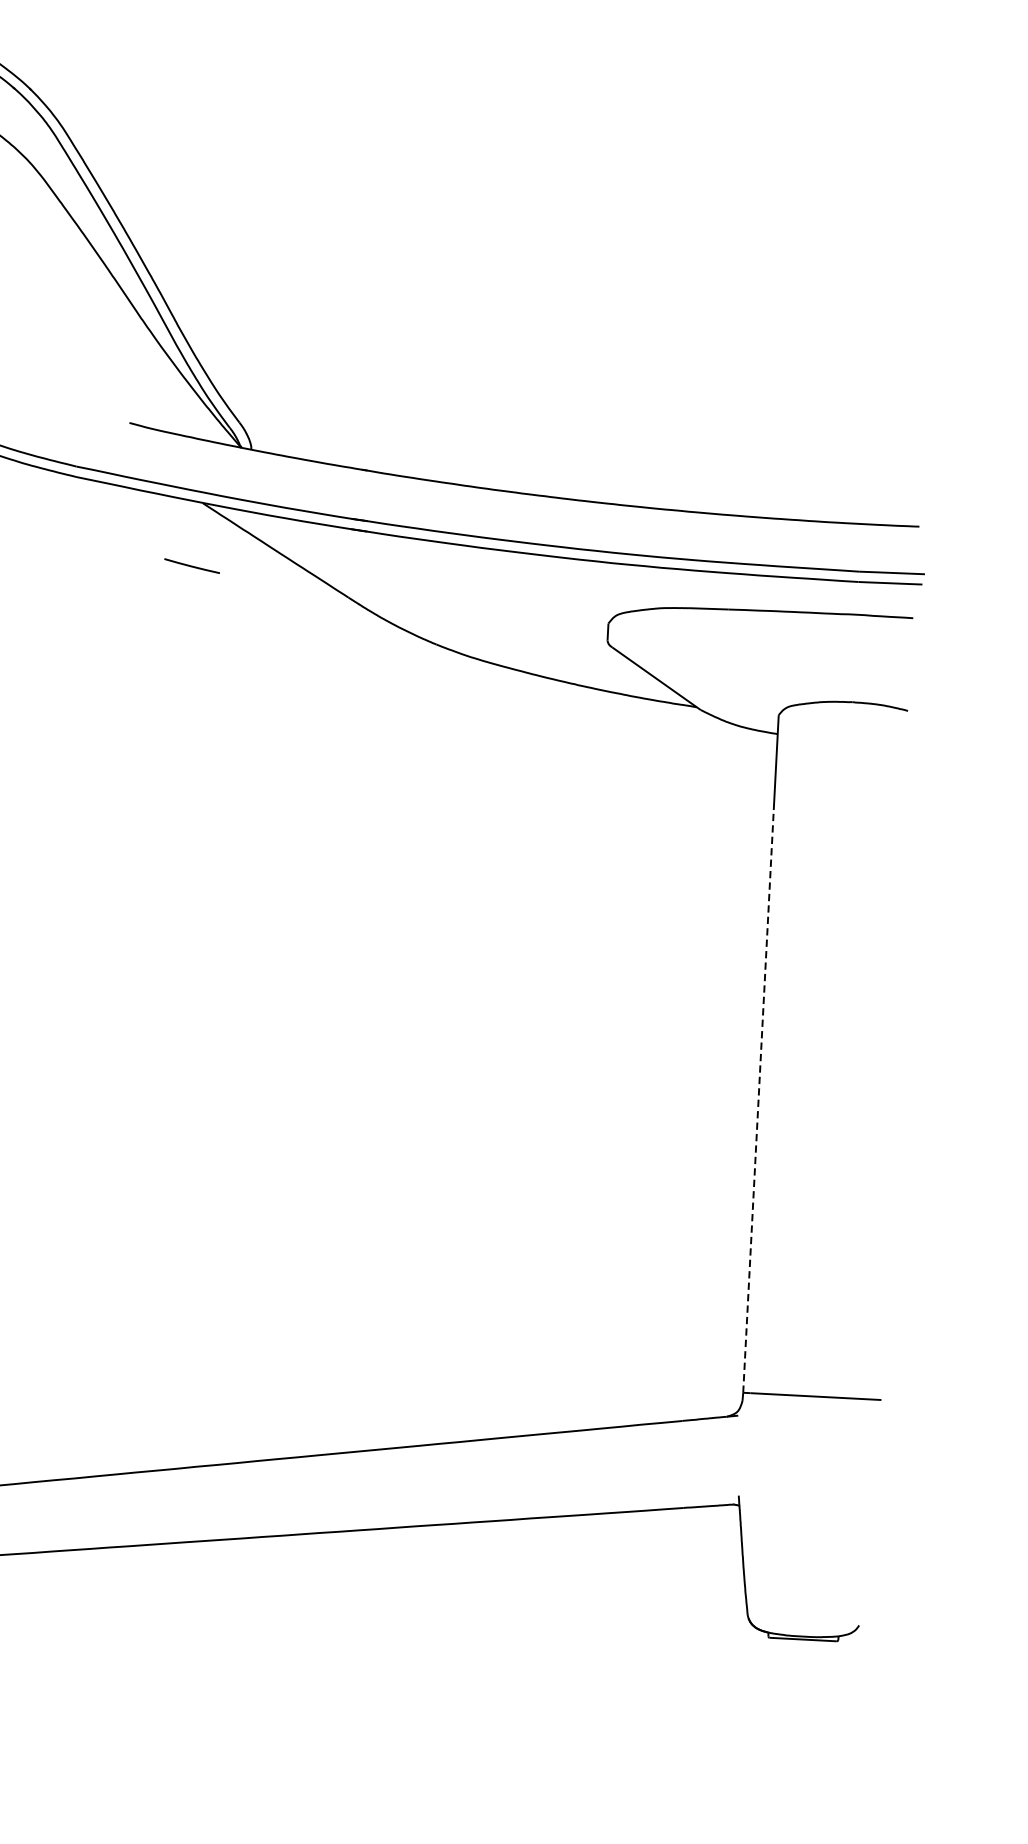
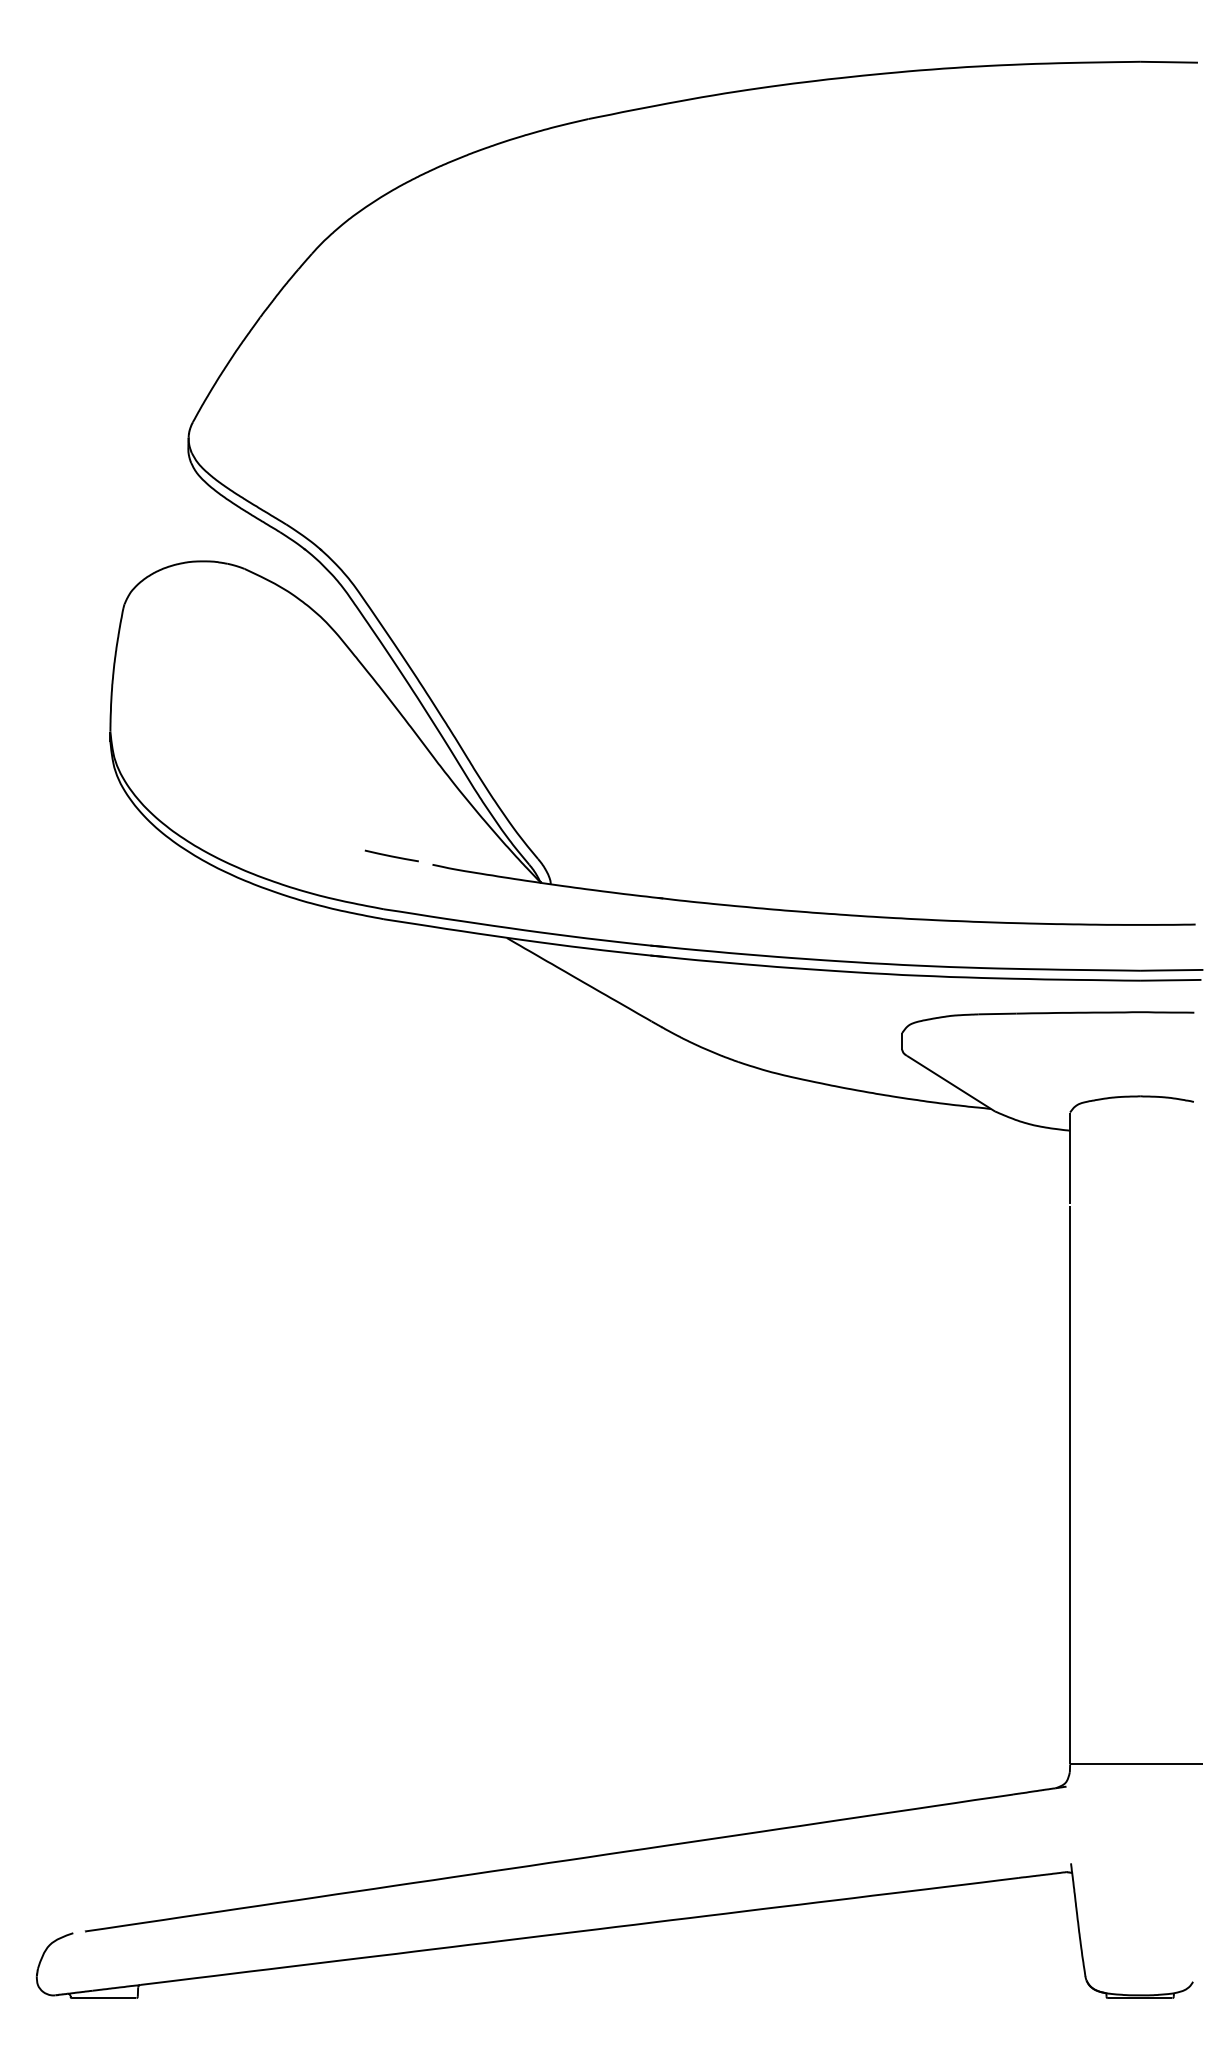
line: (191, 565) -> (391, 855), moved
line: (758, 1101) -> (1070, 1484), dashed -> solid

